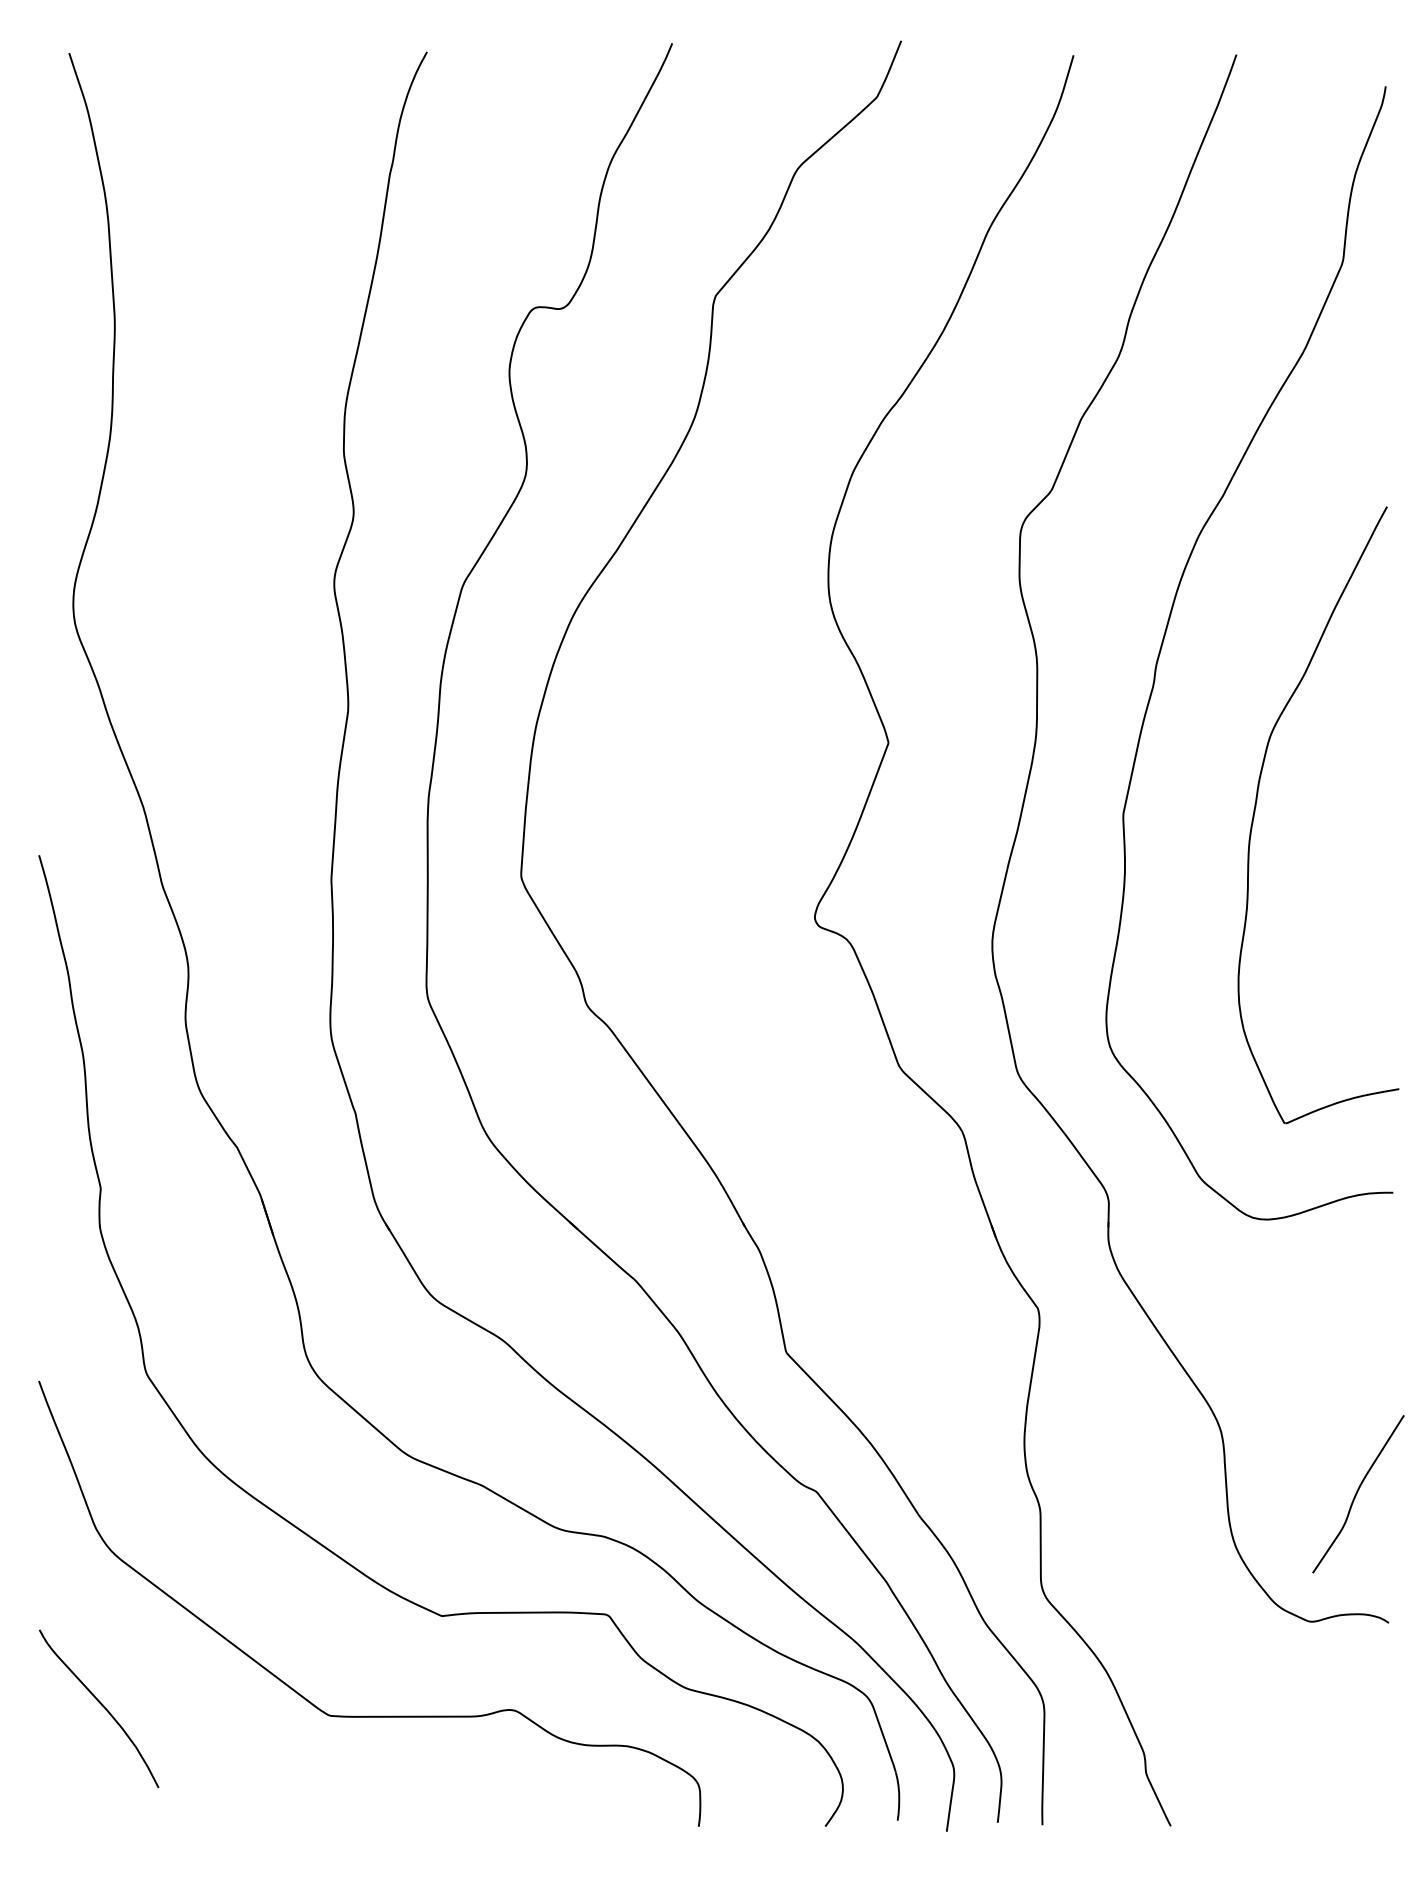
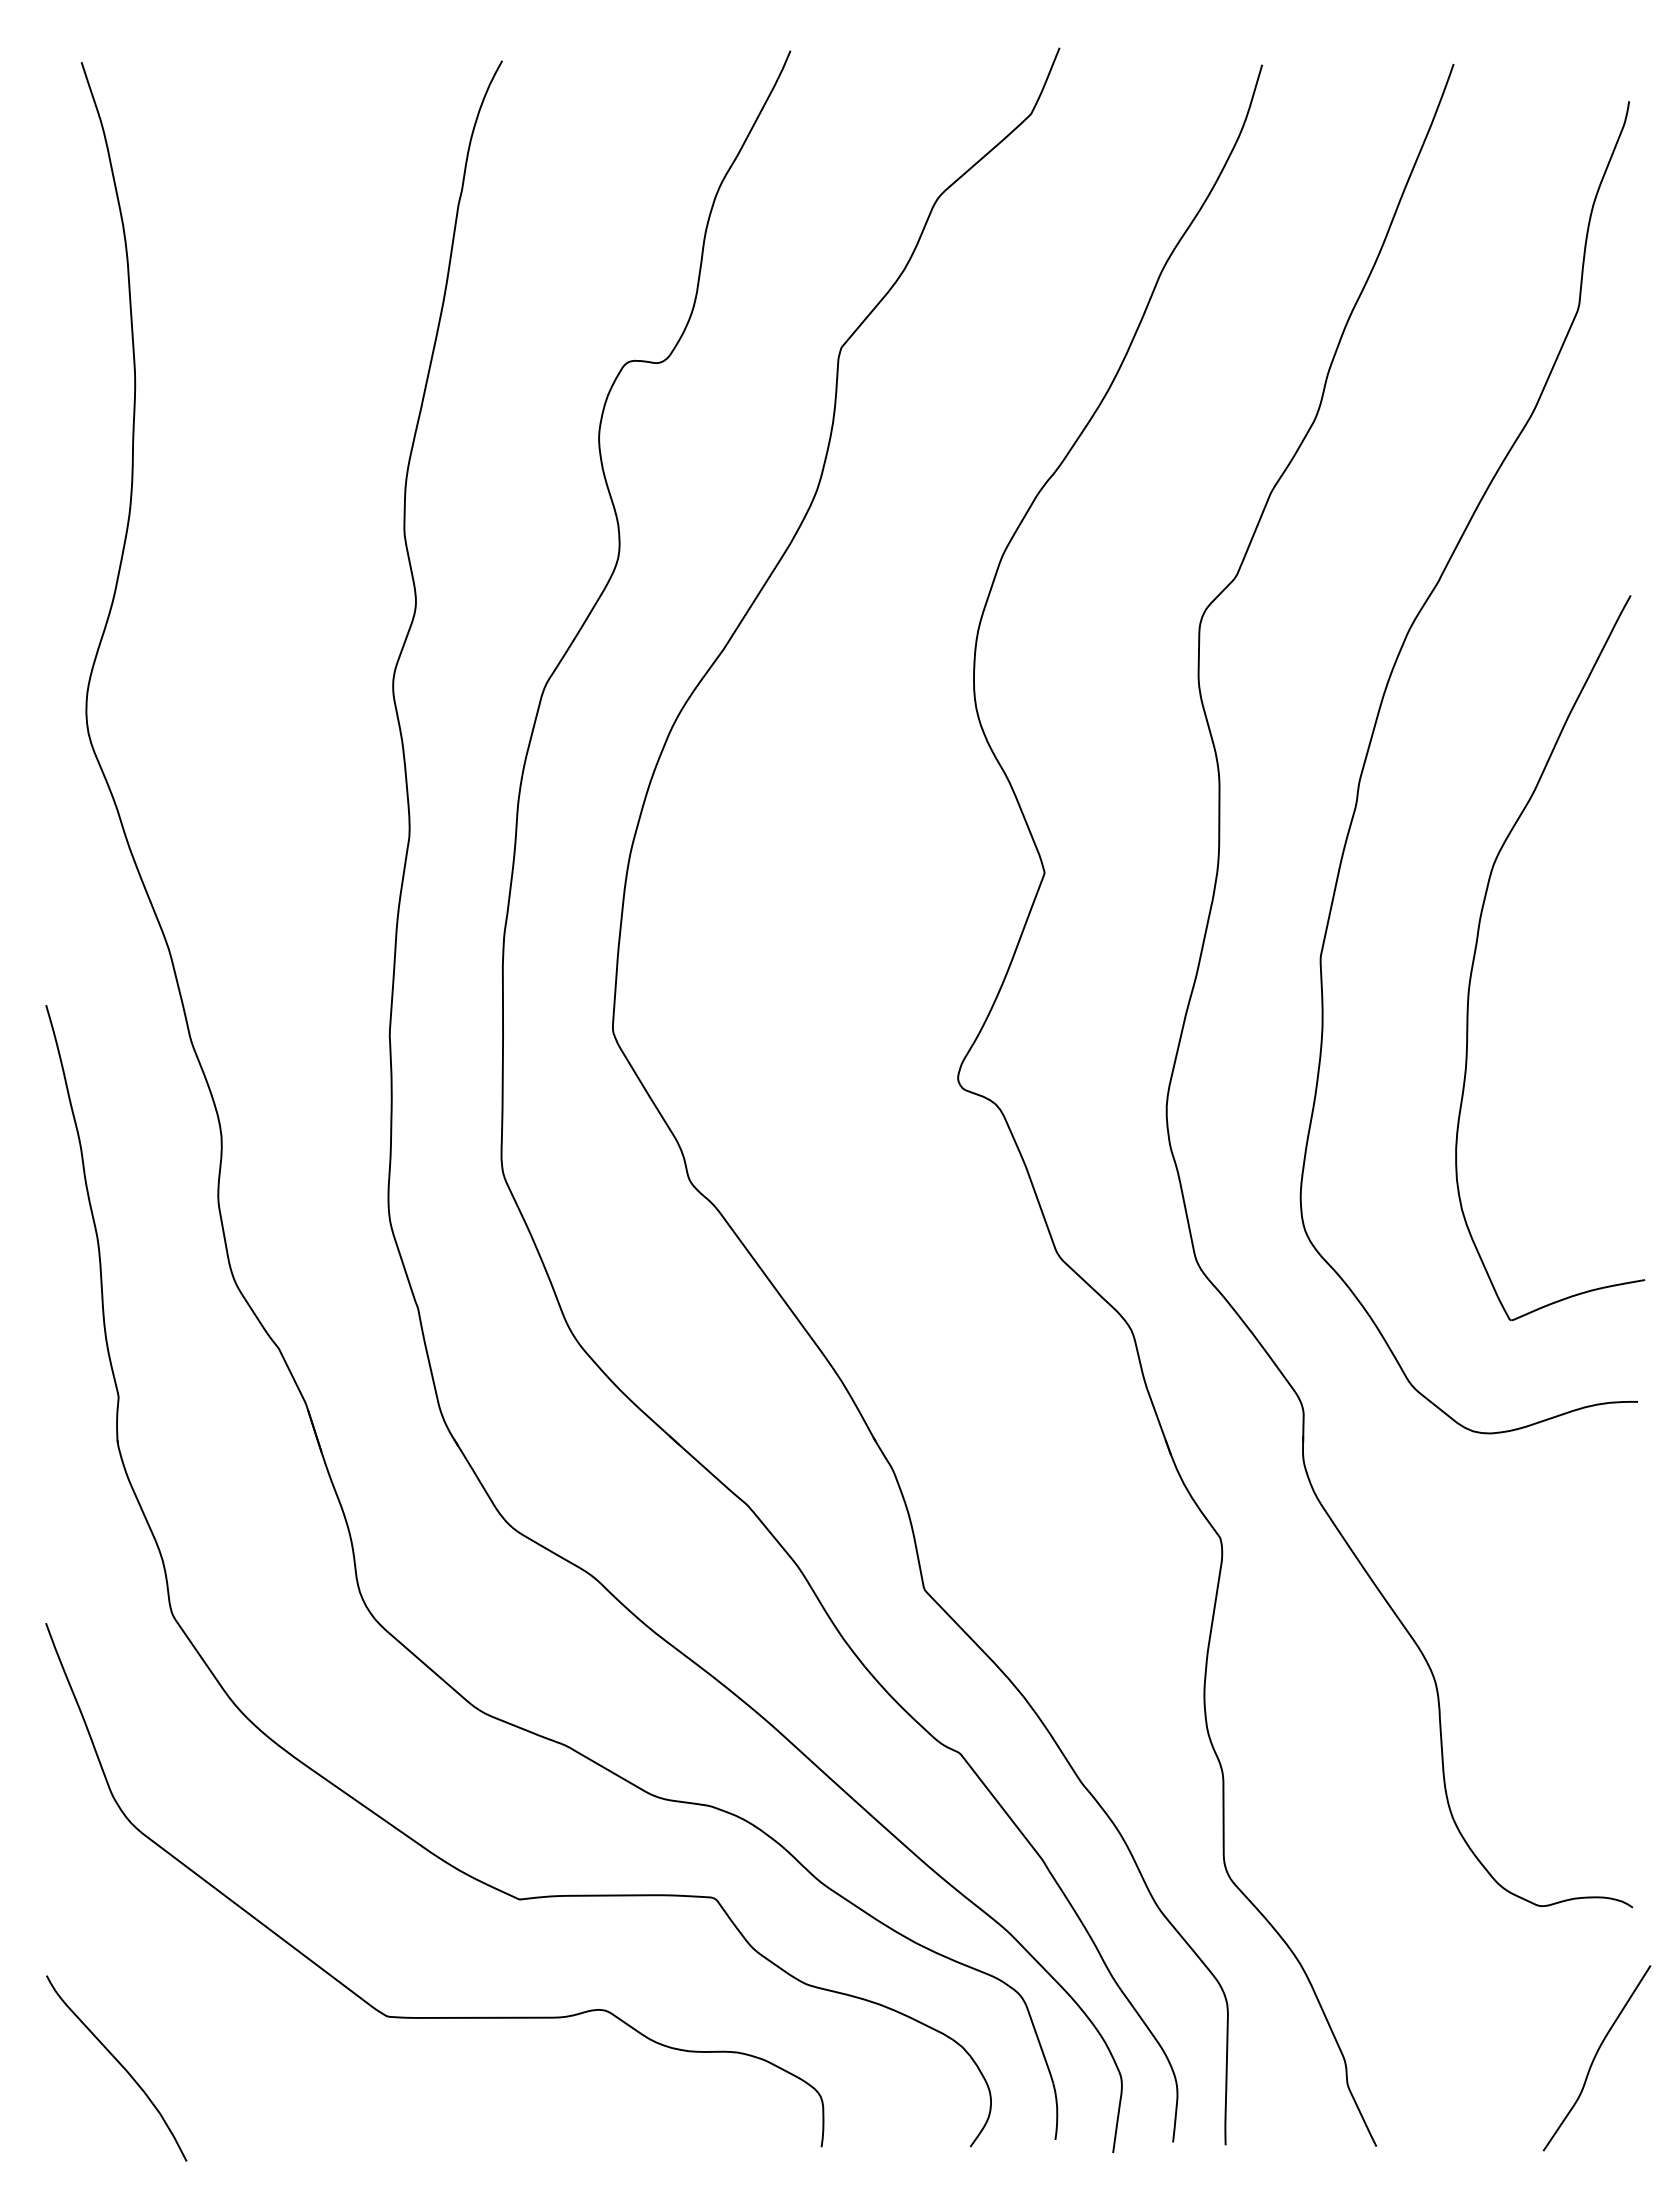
curve: (1357, 1494) -> (1595, 2058), moved
curve: (101, 1705) -> (119, 2064), moved

